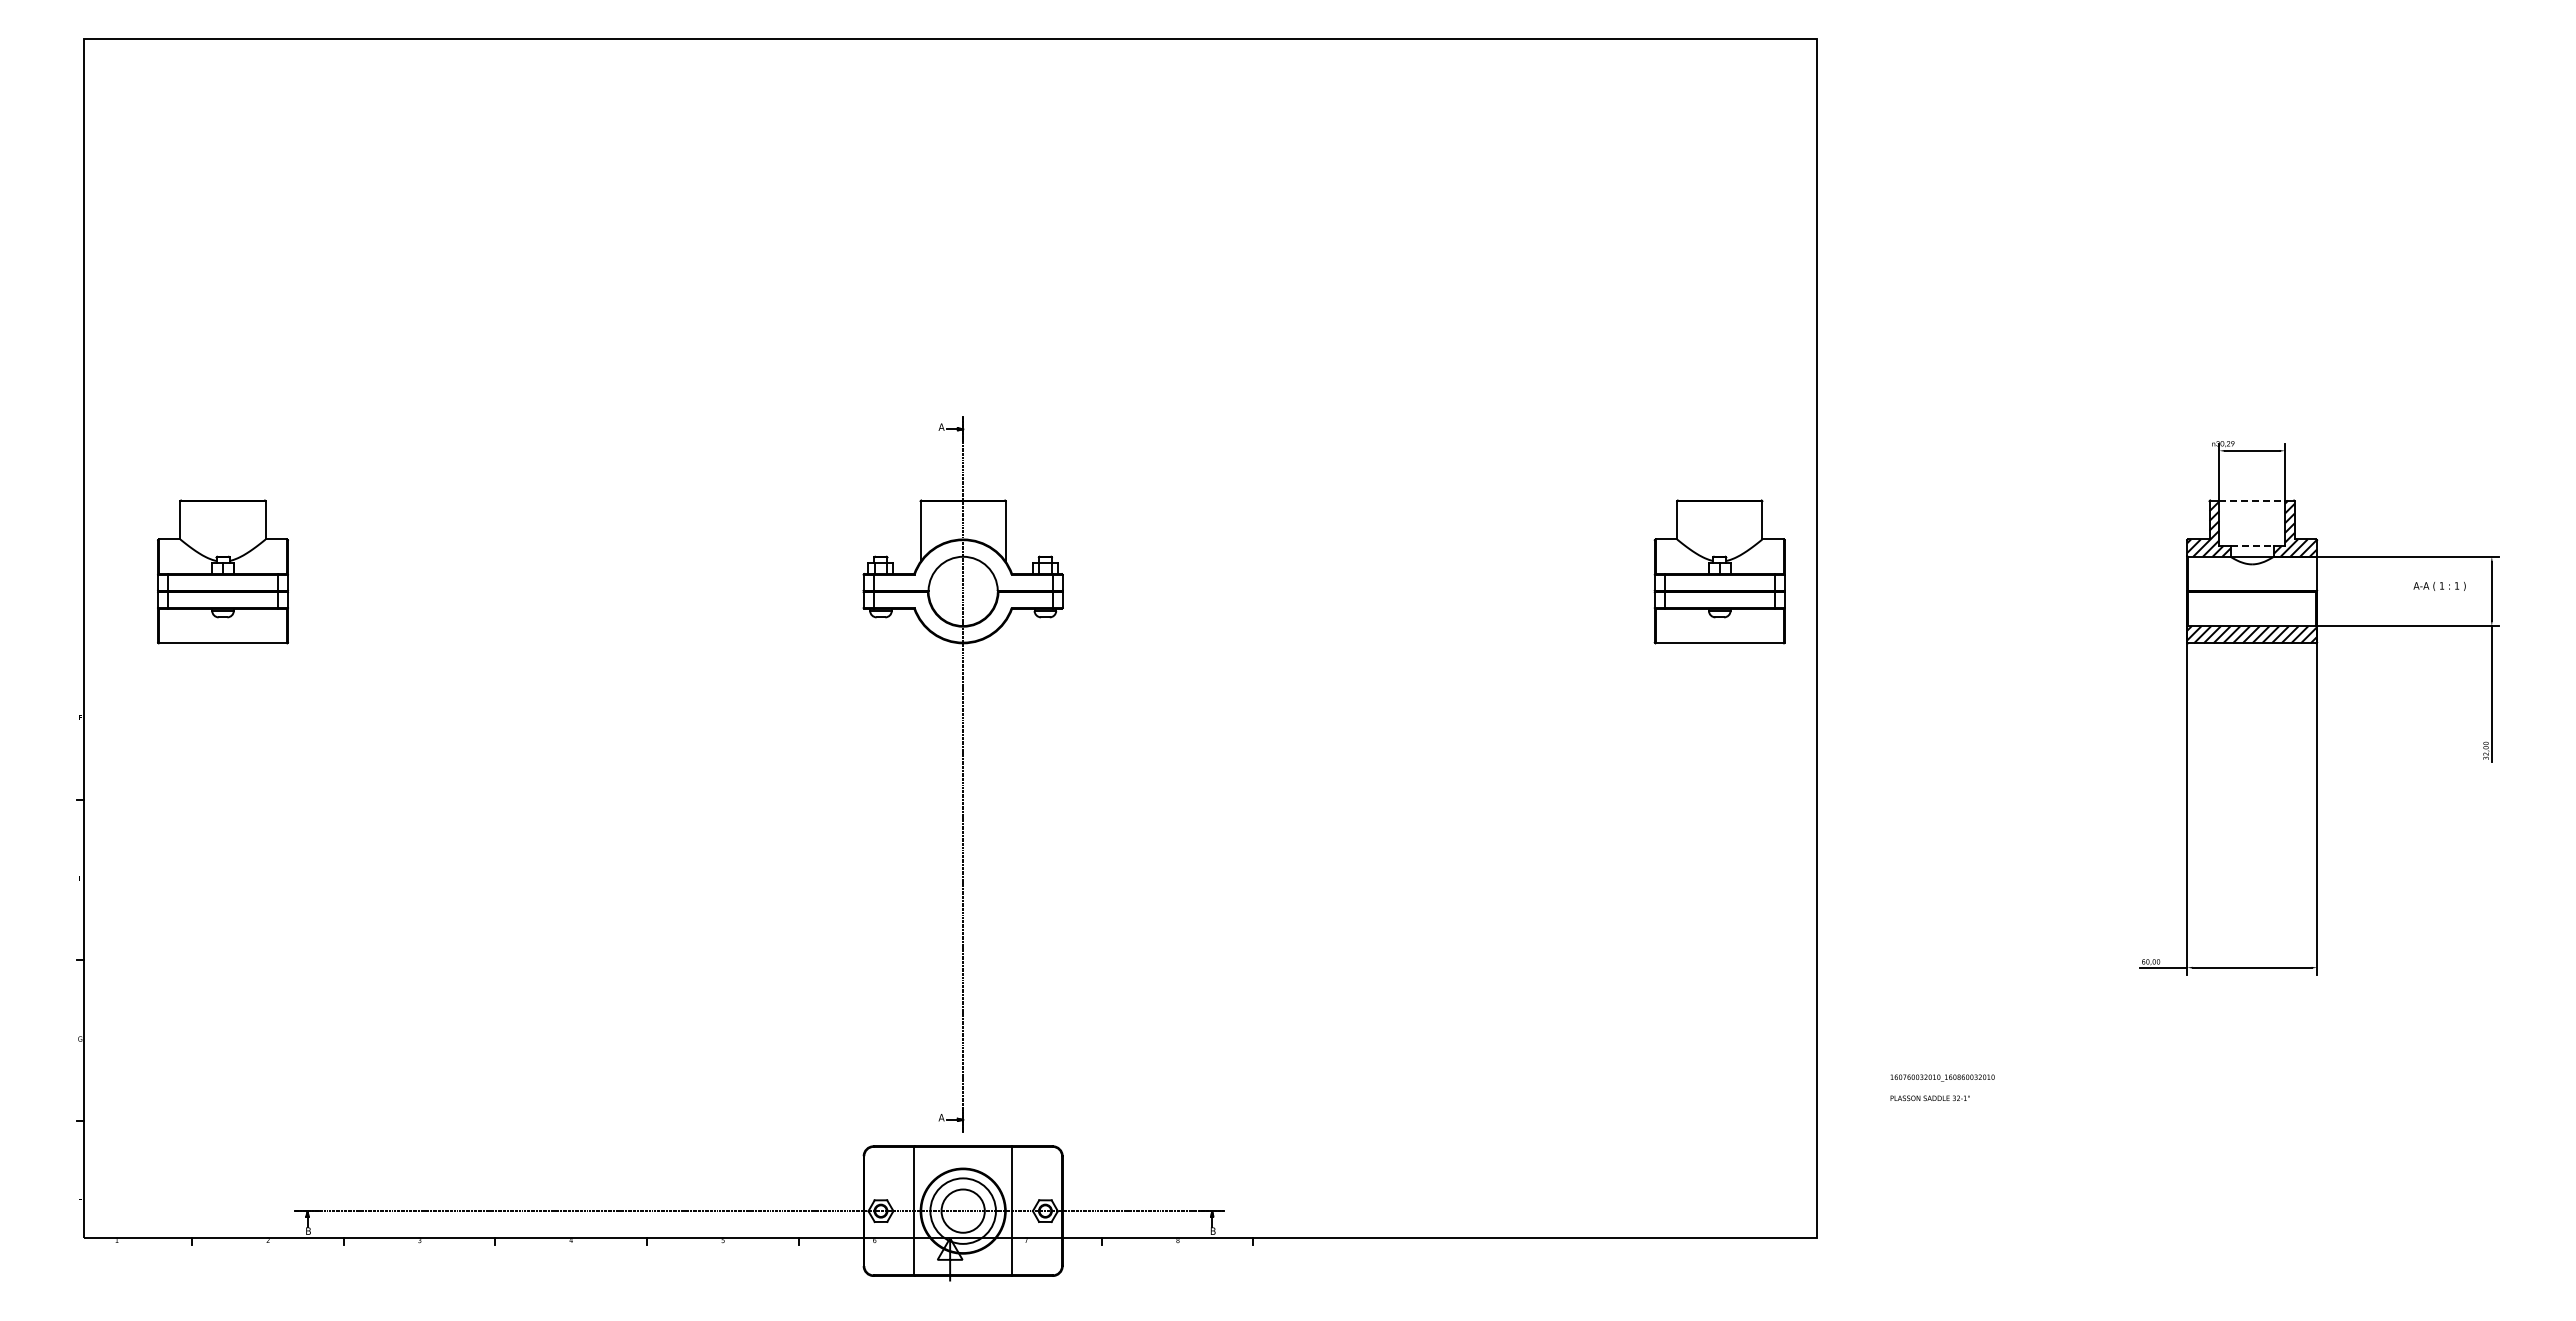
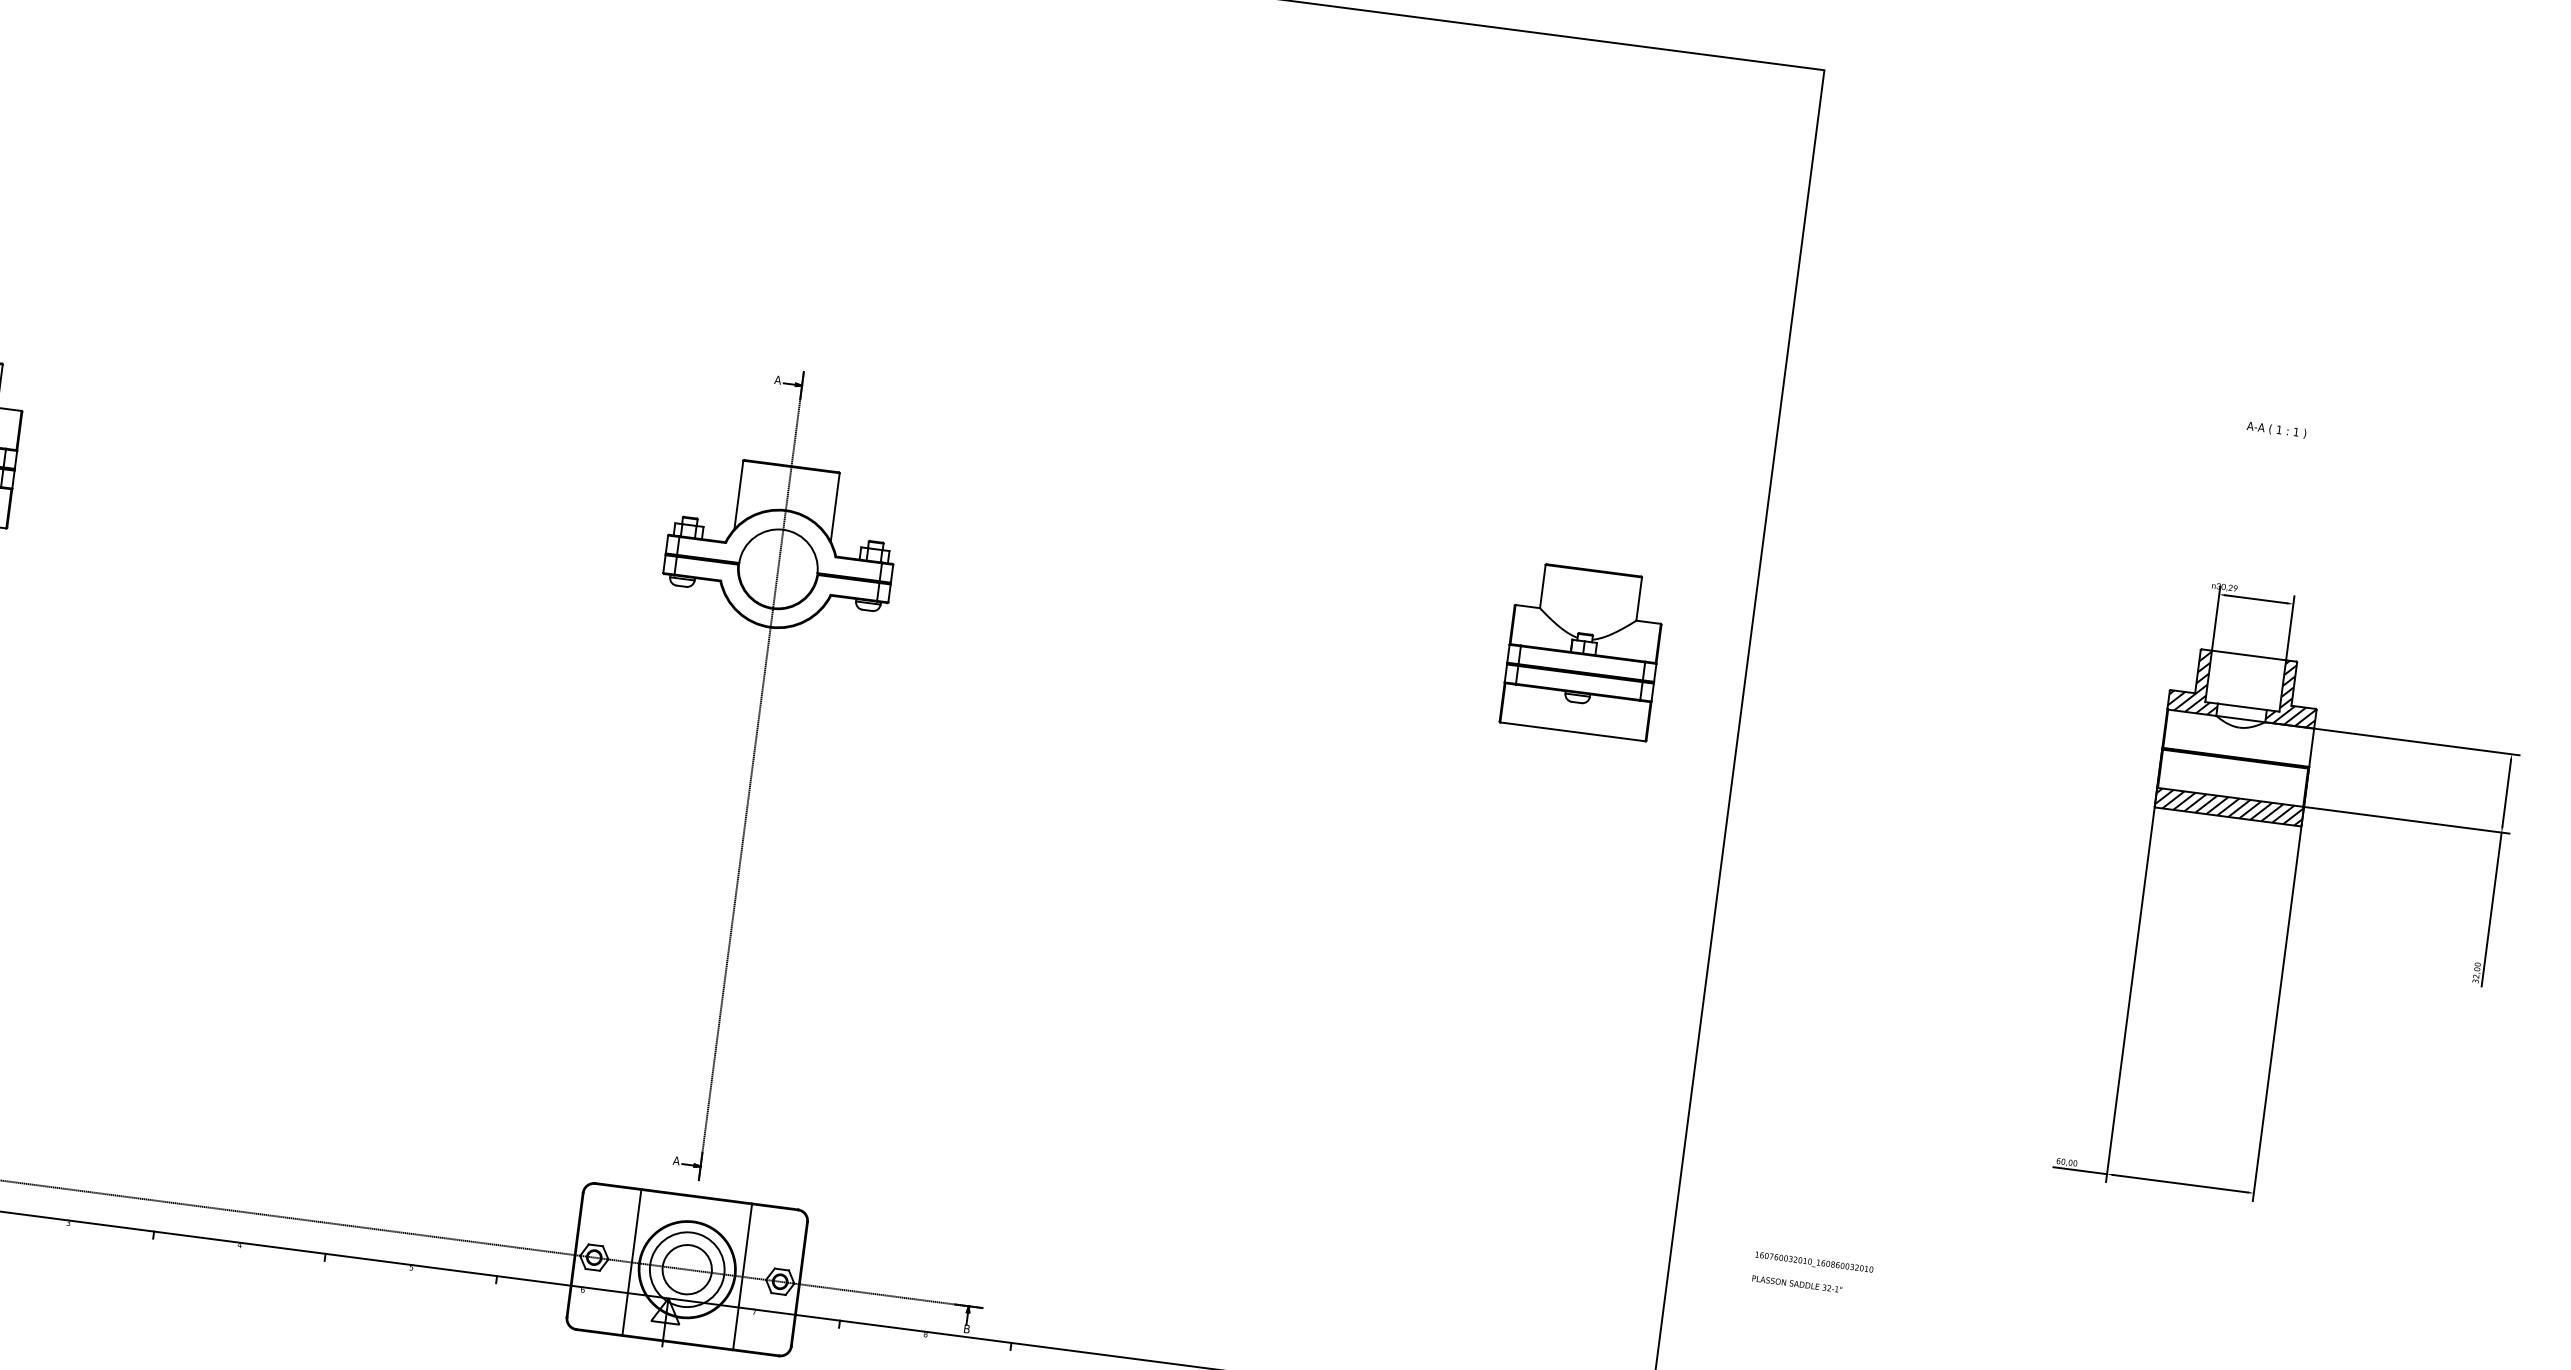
line: (2252, 500) -> (2249, 655), dashed -> solid
line: (2252, 545) -> (2242, 706), dashed -> solid
part: (1719, 571) -> (1583, 650), moved
text: (2439, 586) -> (2276, 430), moved

